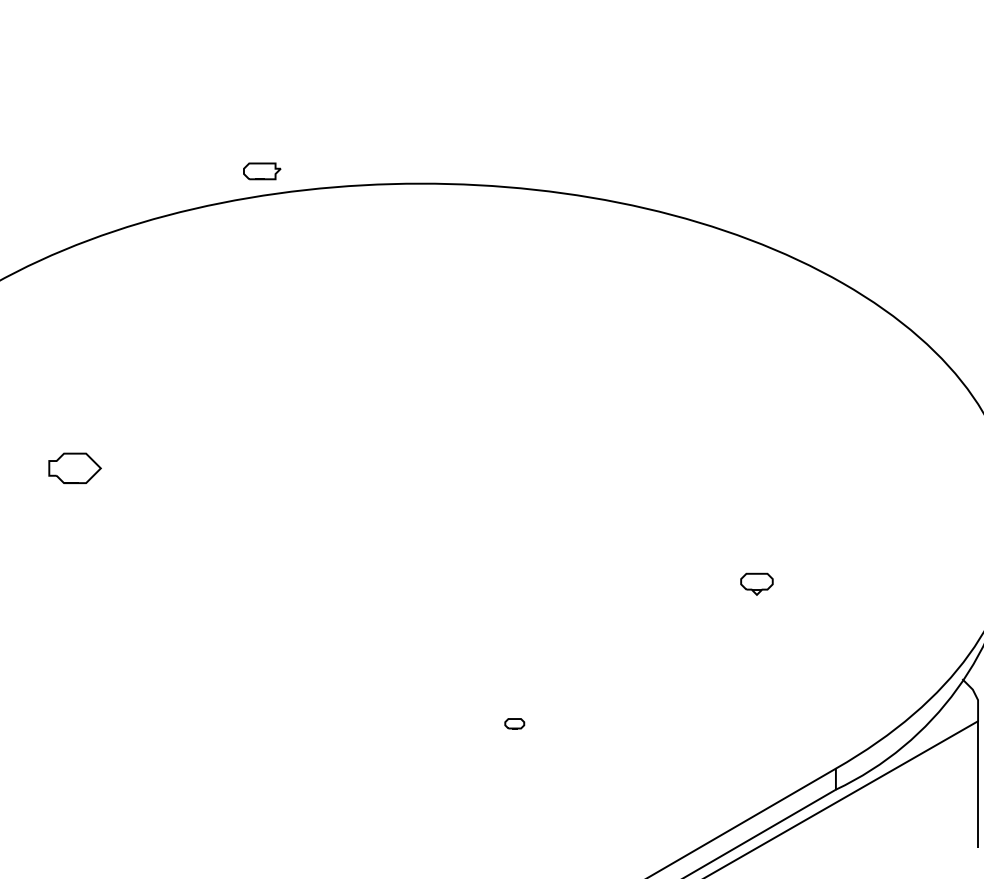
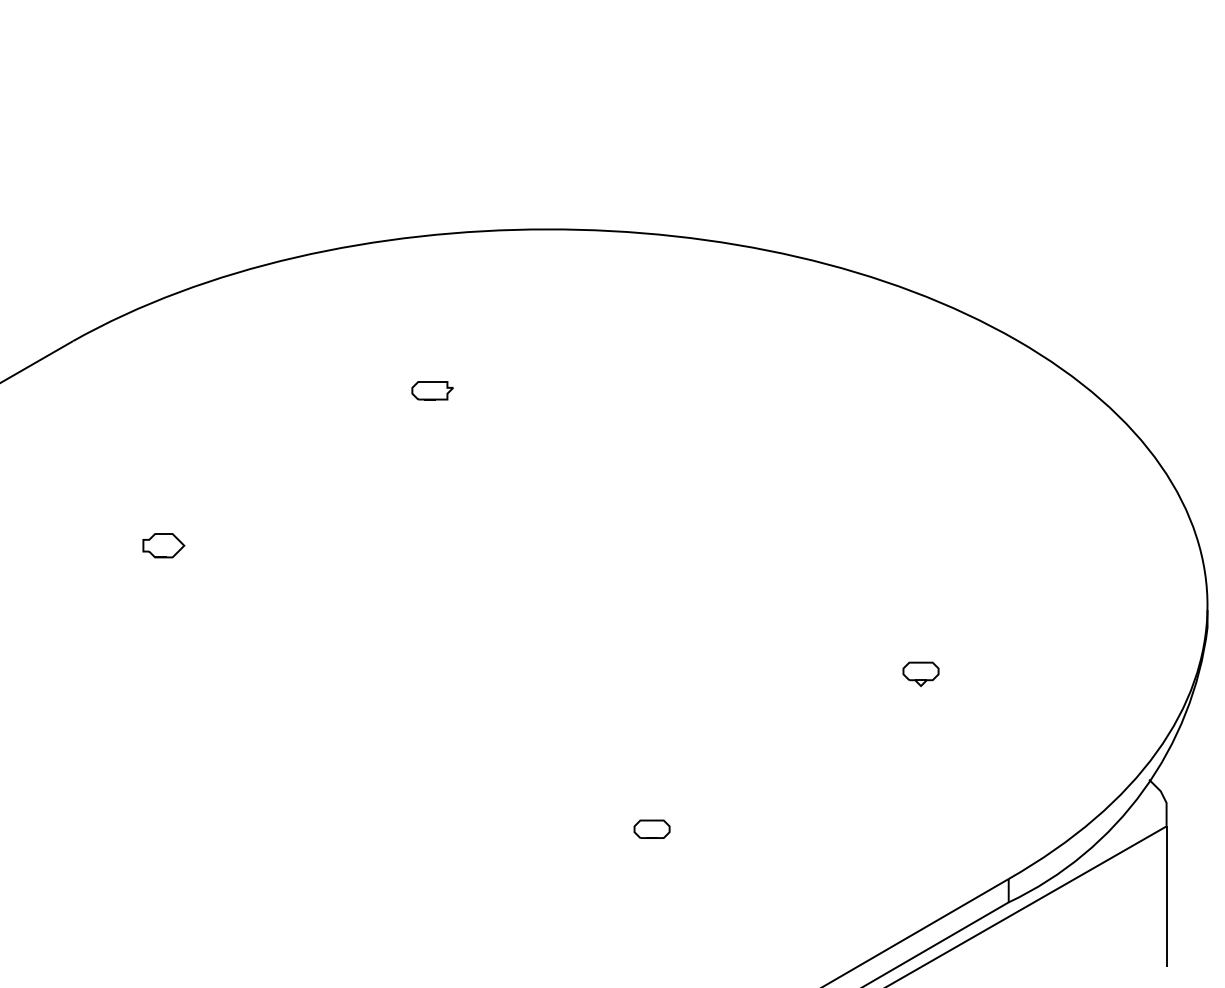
part: (262, 171) -> (432, 390), moved
part: (74, 468) -> (163, 545), size x0.71
part: (514, 723) -> (651, 828), size x1.67

